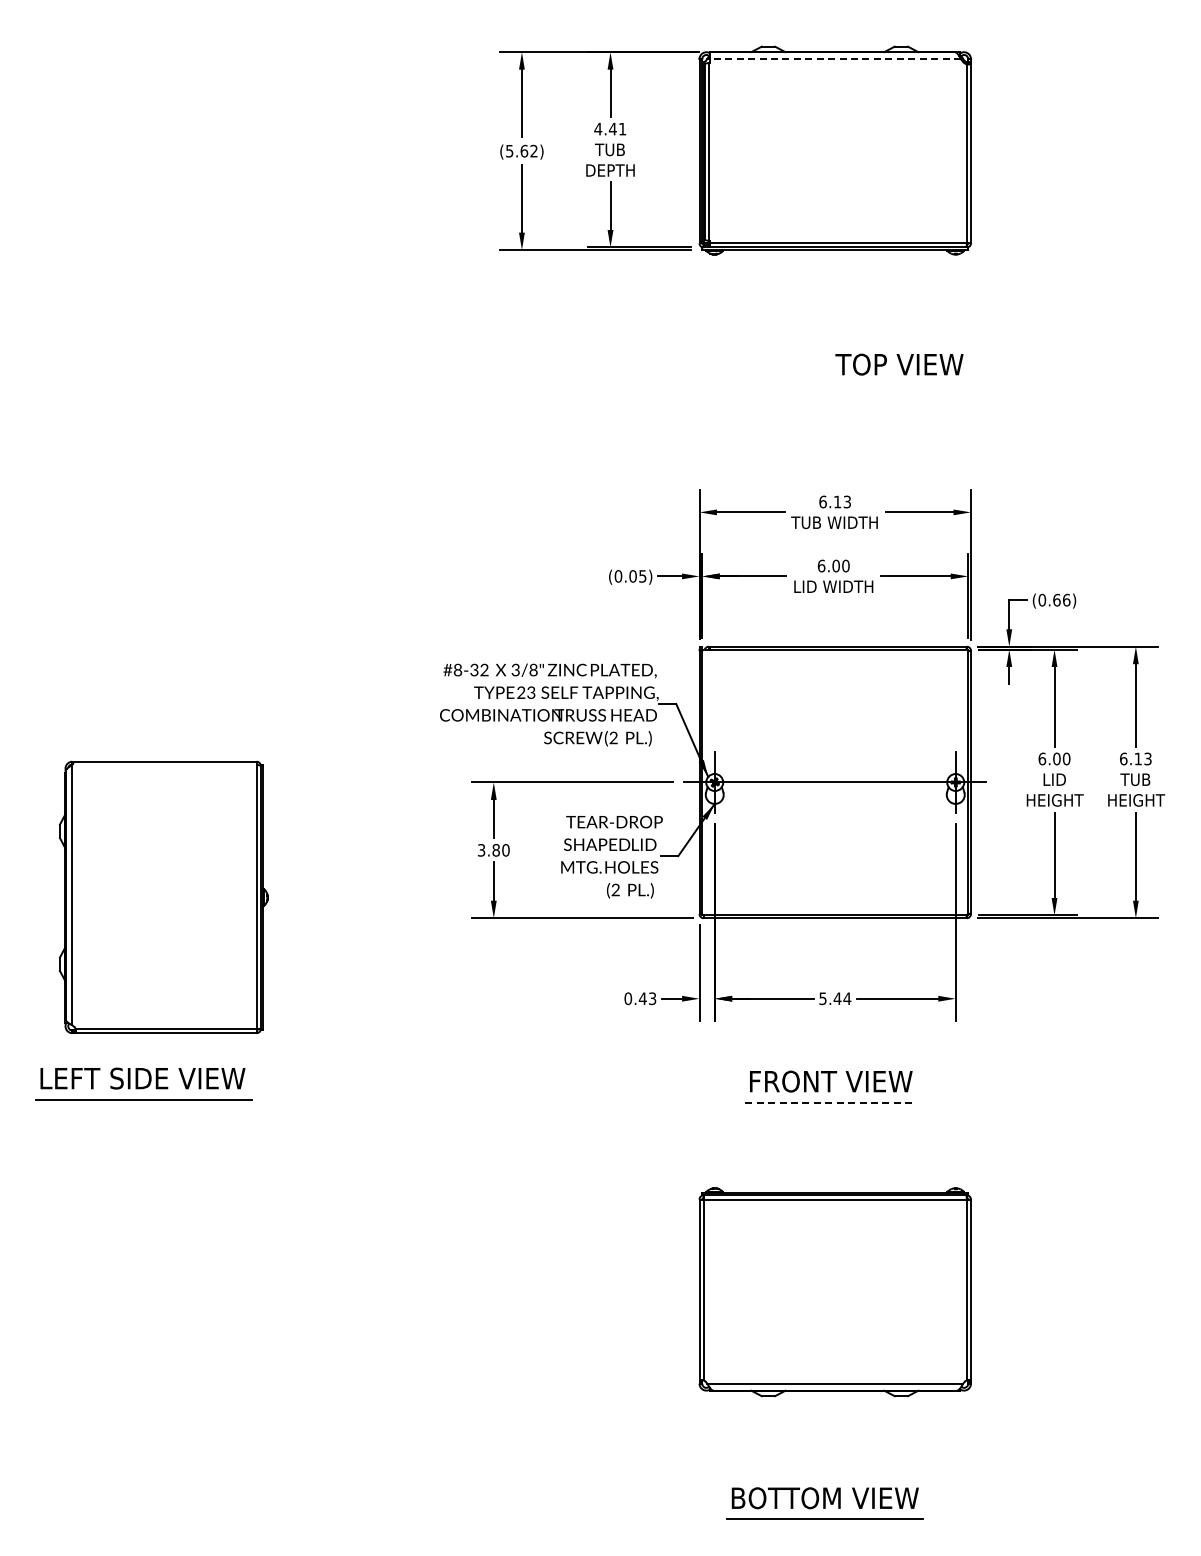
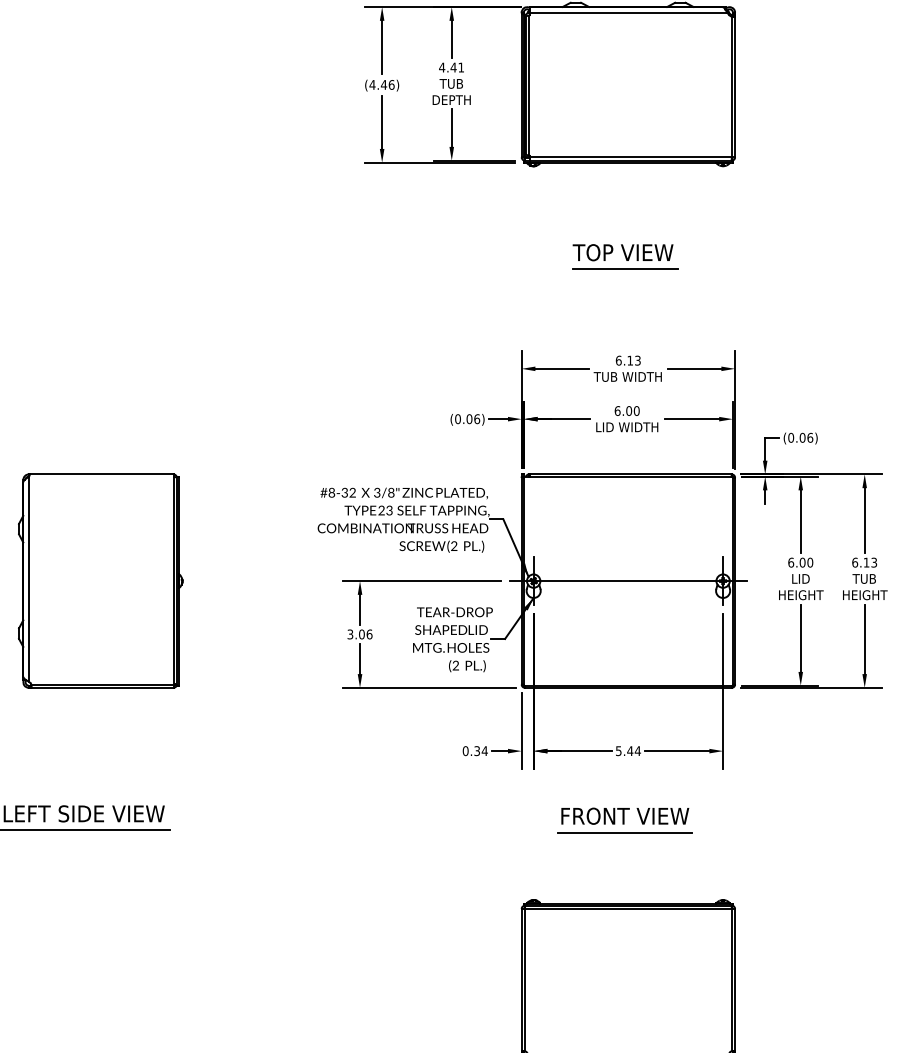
line: (835, 59) -> (628, 12), dashed -> solid
text: (521, 150) -> (381, 84), (5.62) -> (4.46)
text: (899, 364) -> (623, 252), moved
line: (831, 385) -> (625, 269), added
text: (642, 576) -> (476, 419), (0.05) -> (0.06)
text: (1056, 599) -> (802, 437), (0.66) -> (0.06)
text: (500, 850) -> (365, 634), 3.80 -> 3.06
part: (163, 896) -> (100, 580), moved
text: (647, 998) -> (480, 750), 0.43 -> 0.34
line: (830, 1102) -> (624, 832), dashed -> solid

